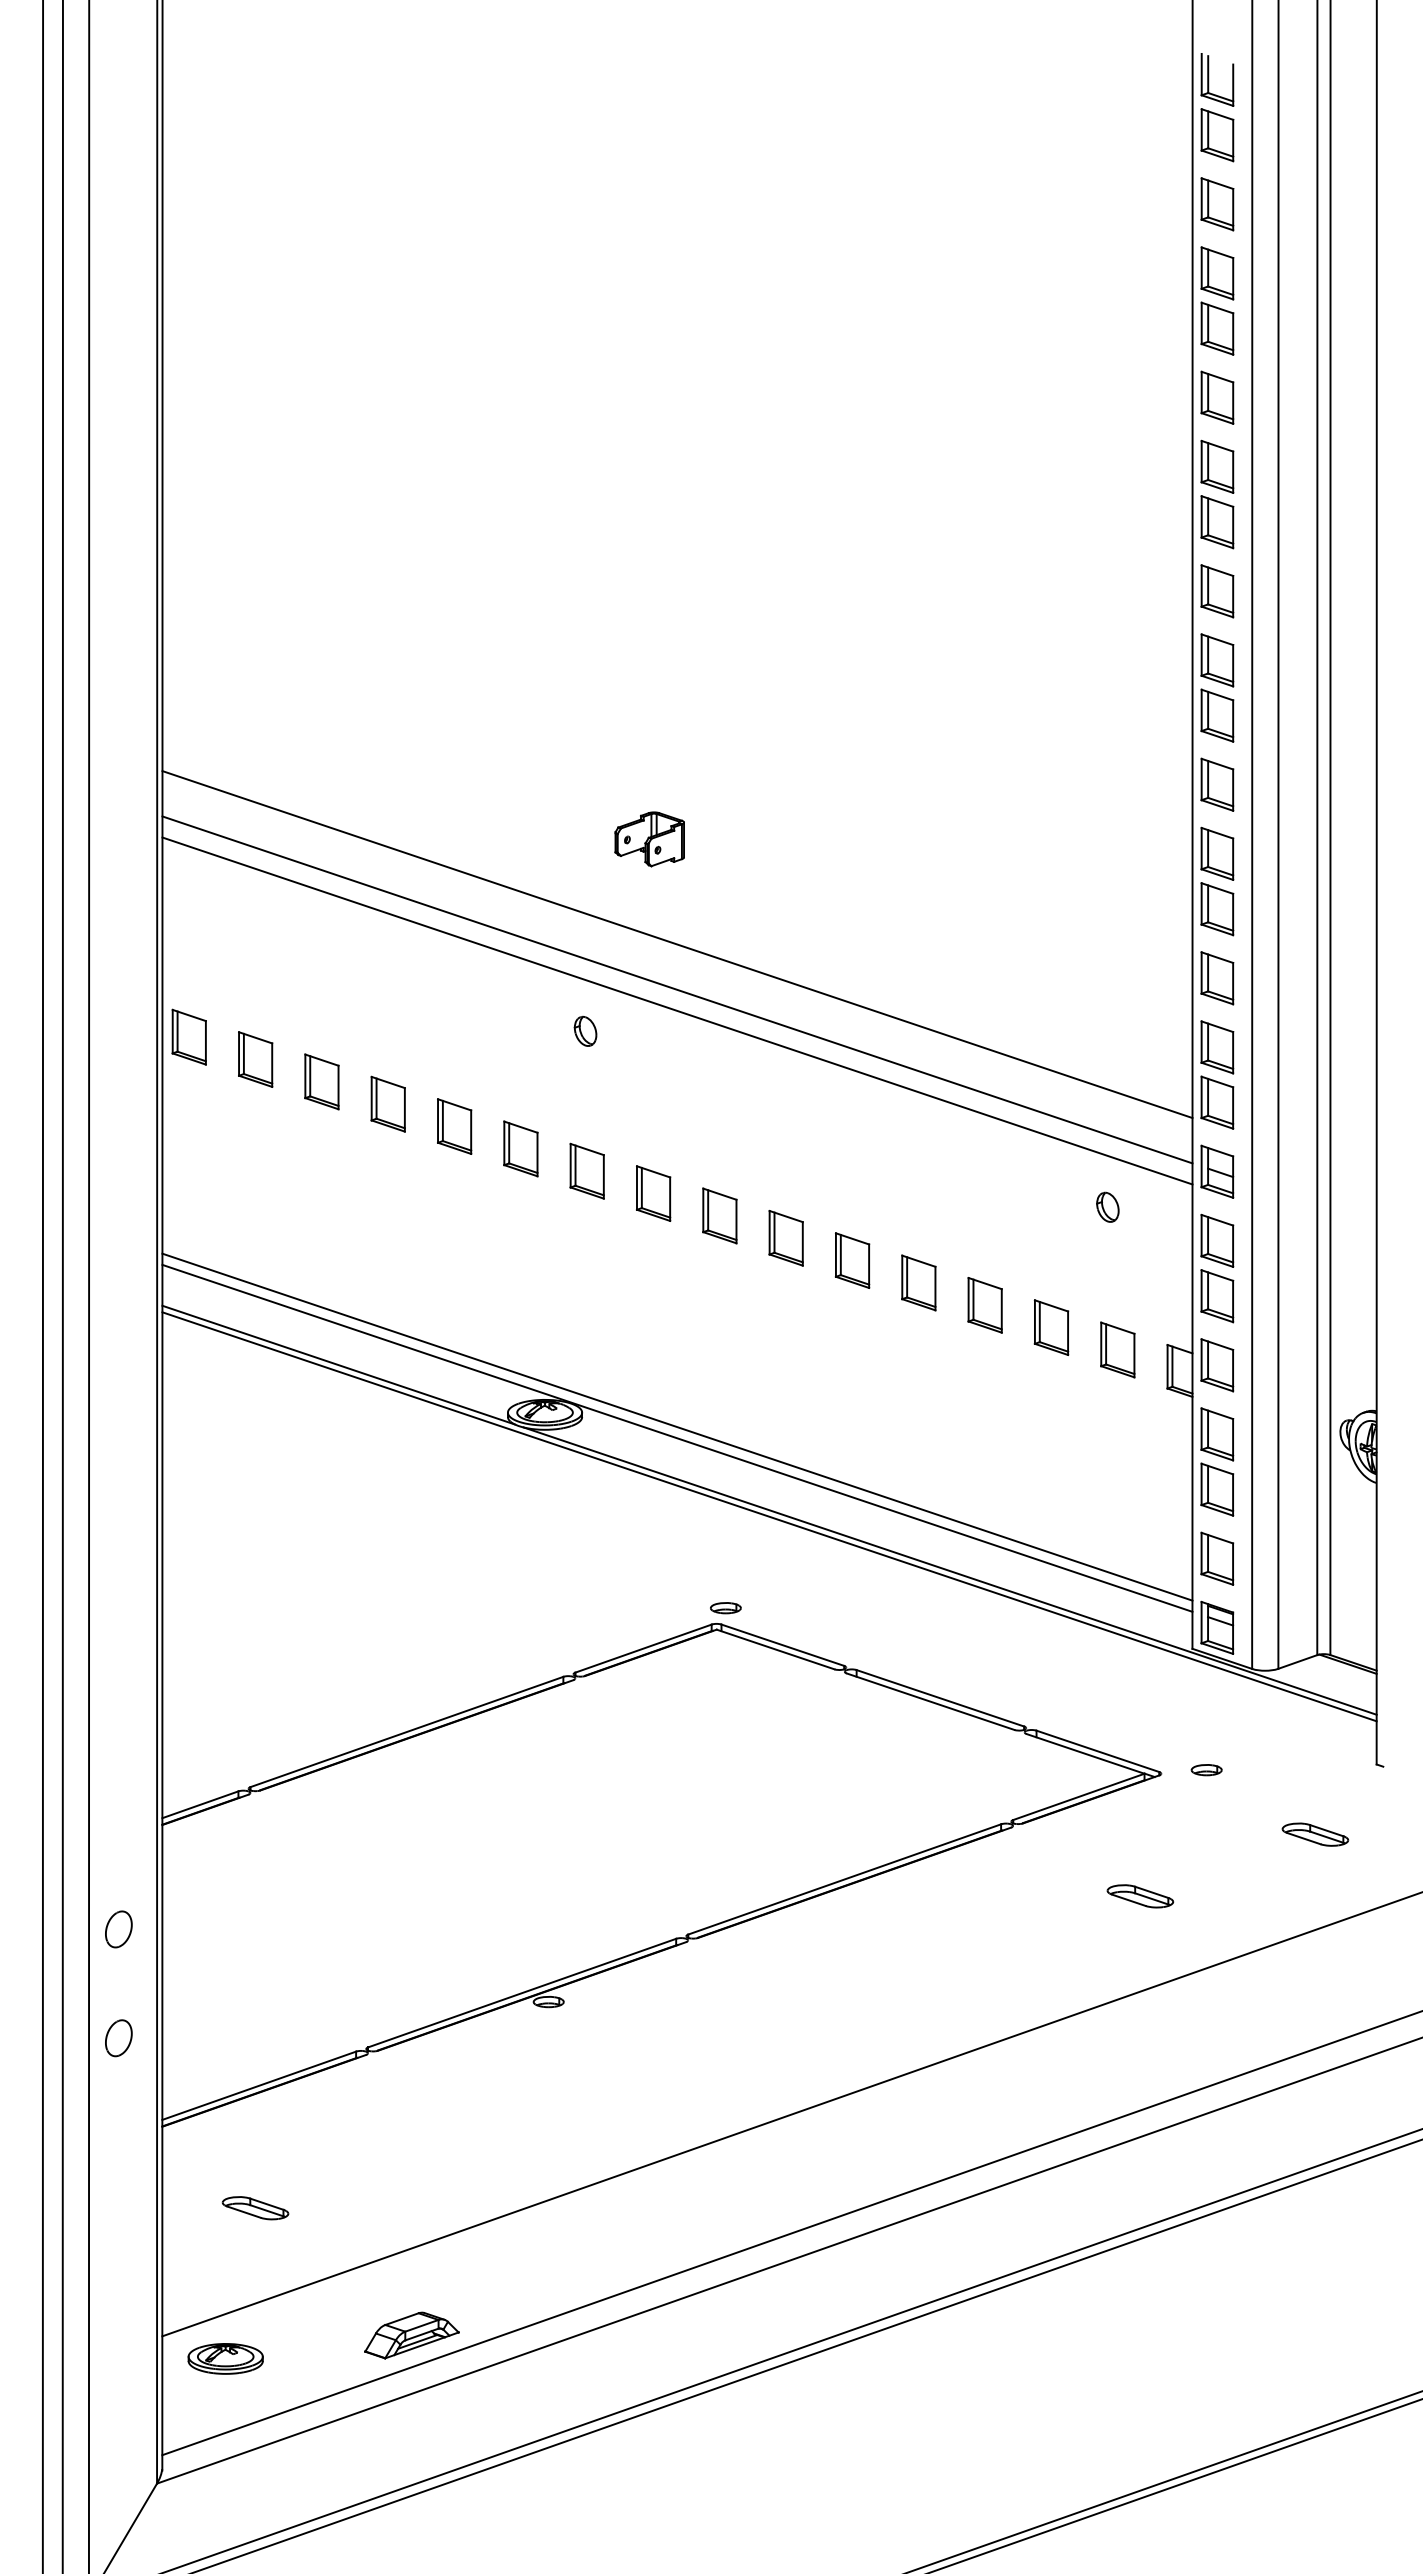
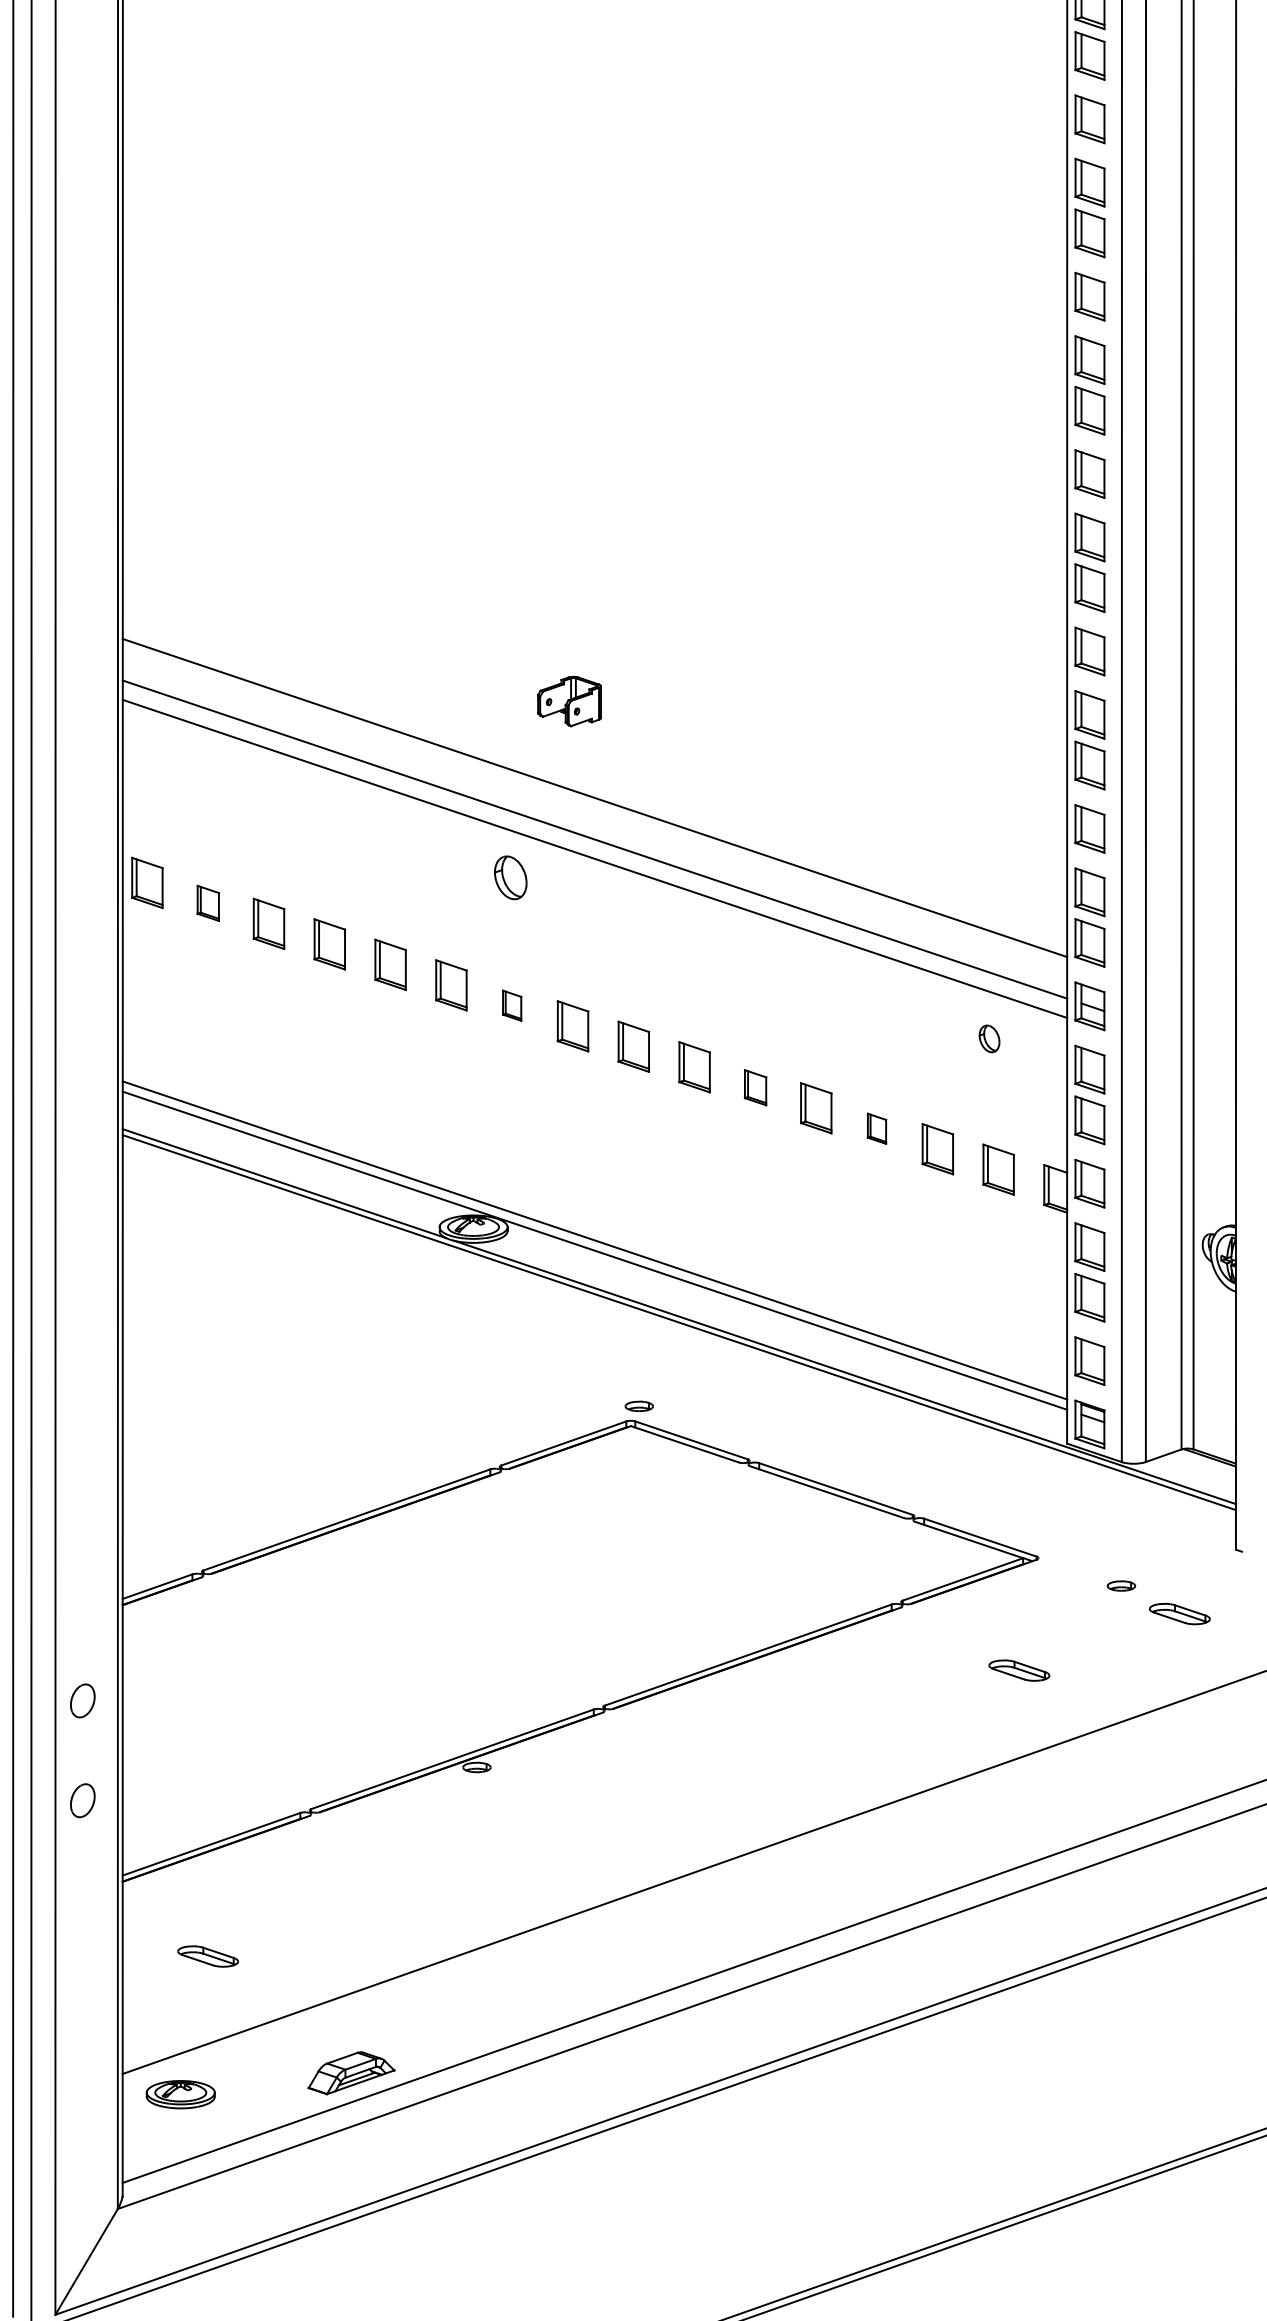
part: (585, 1030) -> (510, 876), size x1.6
part: (255, 1059) -> (208, 903), size x0.7
part: (586, 1170) -> (511, 1005), size x0.6
part: (852, 1260) -> (755, 1087), size x0.7
part: (984, 1305) -> (876, 1128), size x0.6
part: (1206, 1770) -> (1121, 1586), moved

